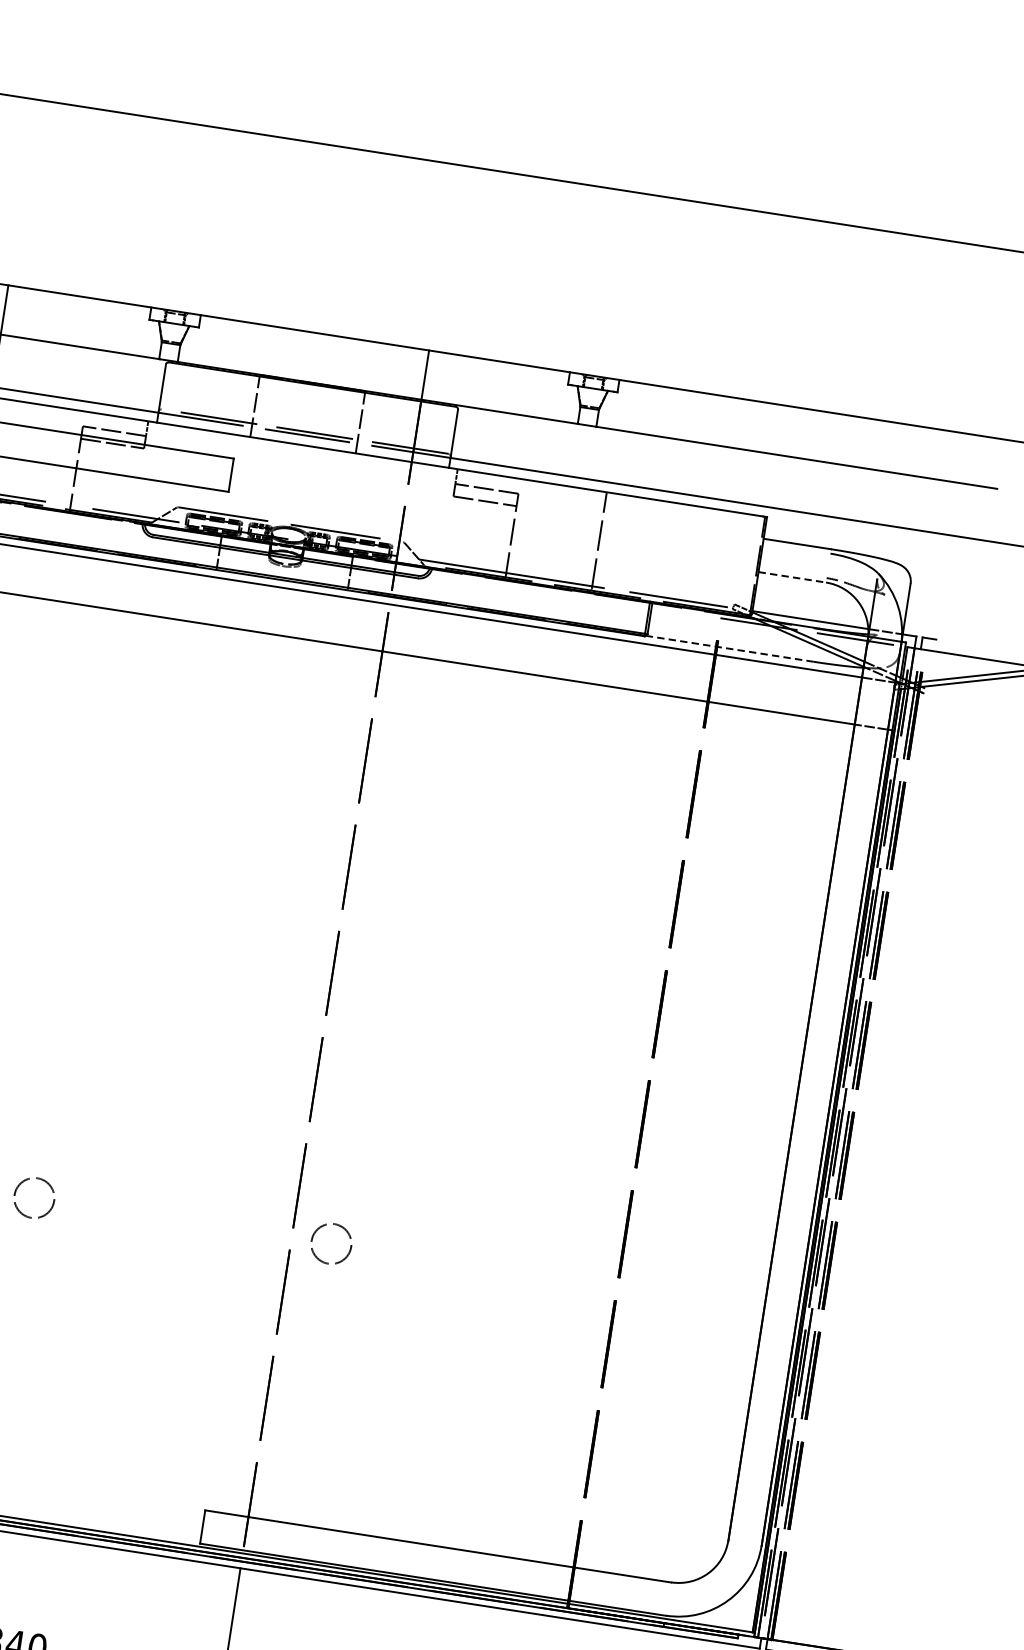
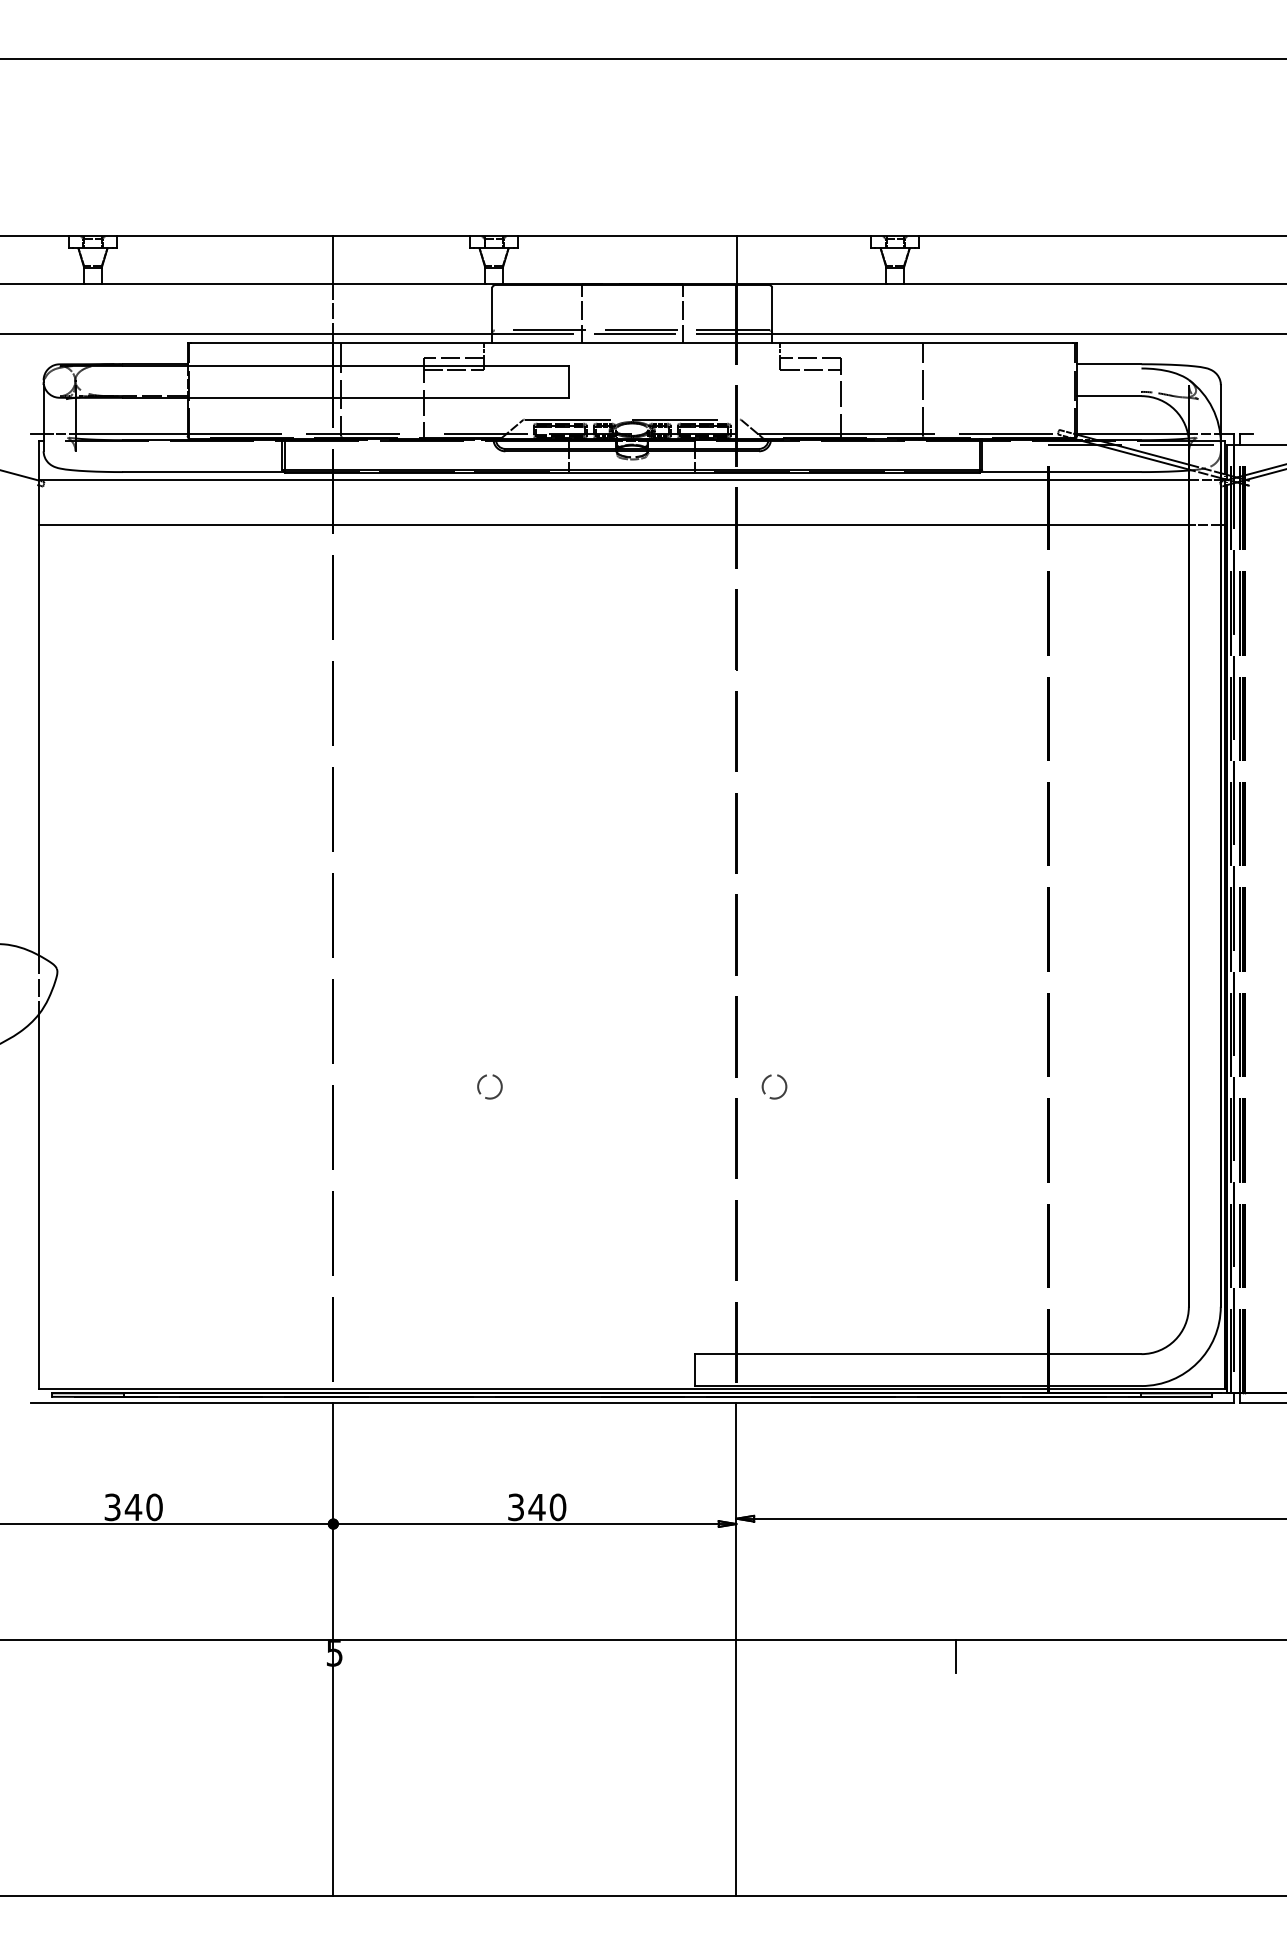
line: (792, 577) -> (1109, 396), dashed -> solid
line: (729, 649) -> (1060, 472), dashed -> solid
circle: (33, 1197) -> (489, 1086), size x0.62
circle: (331, 1243) -> (774, 1086), size x0.62

